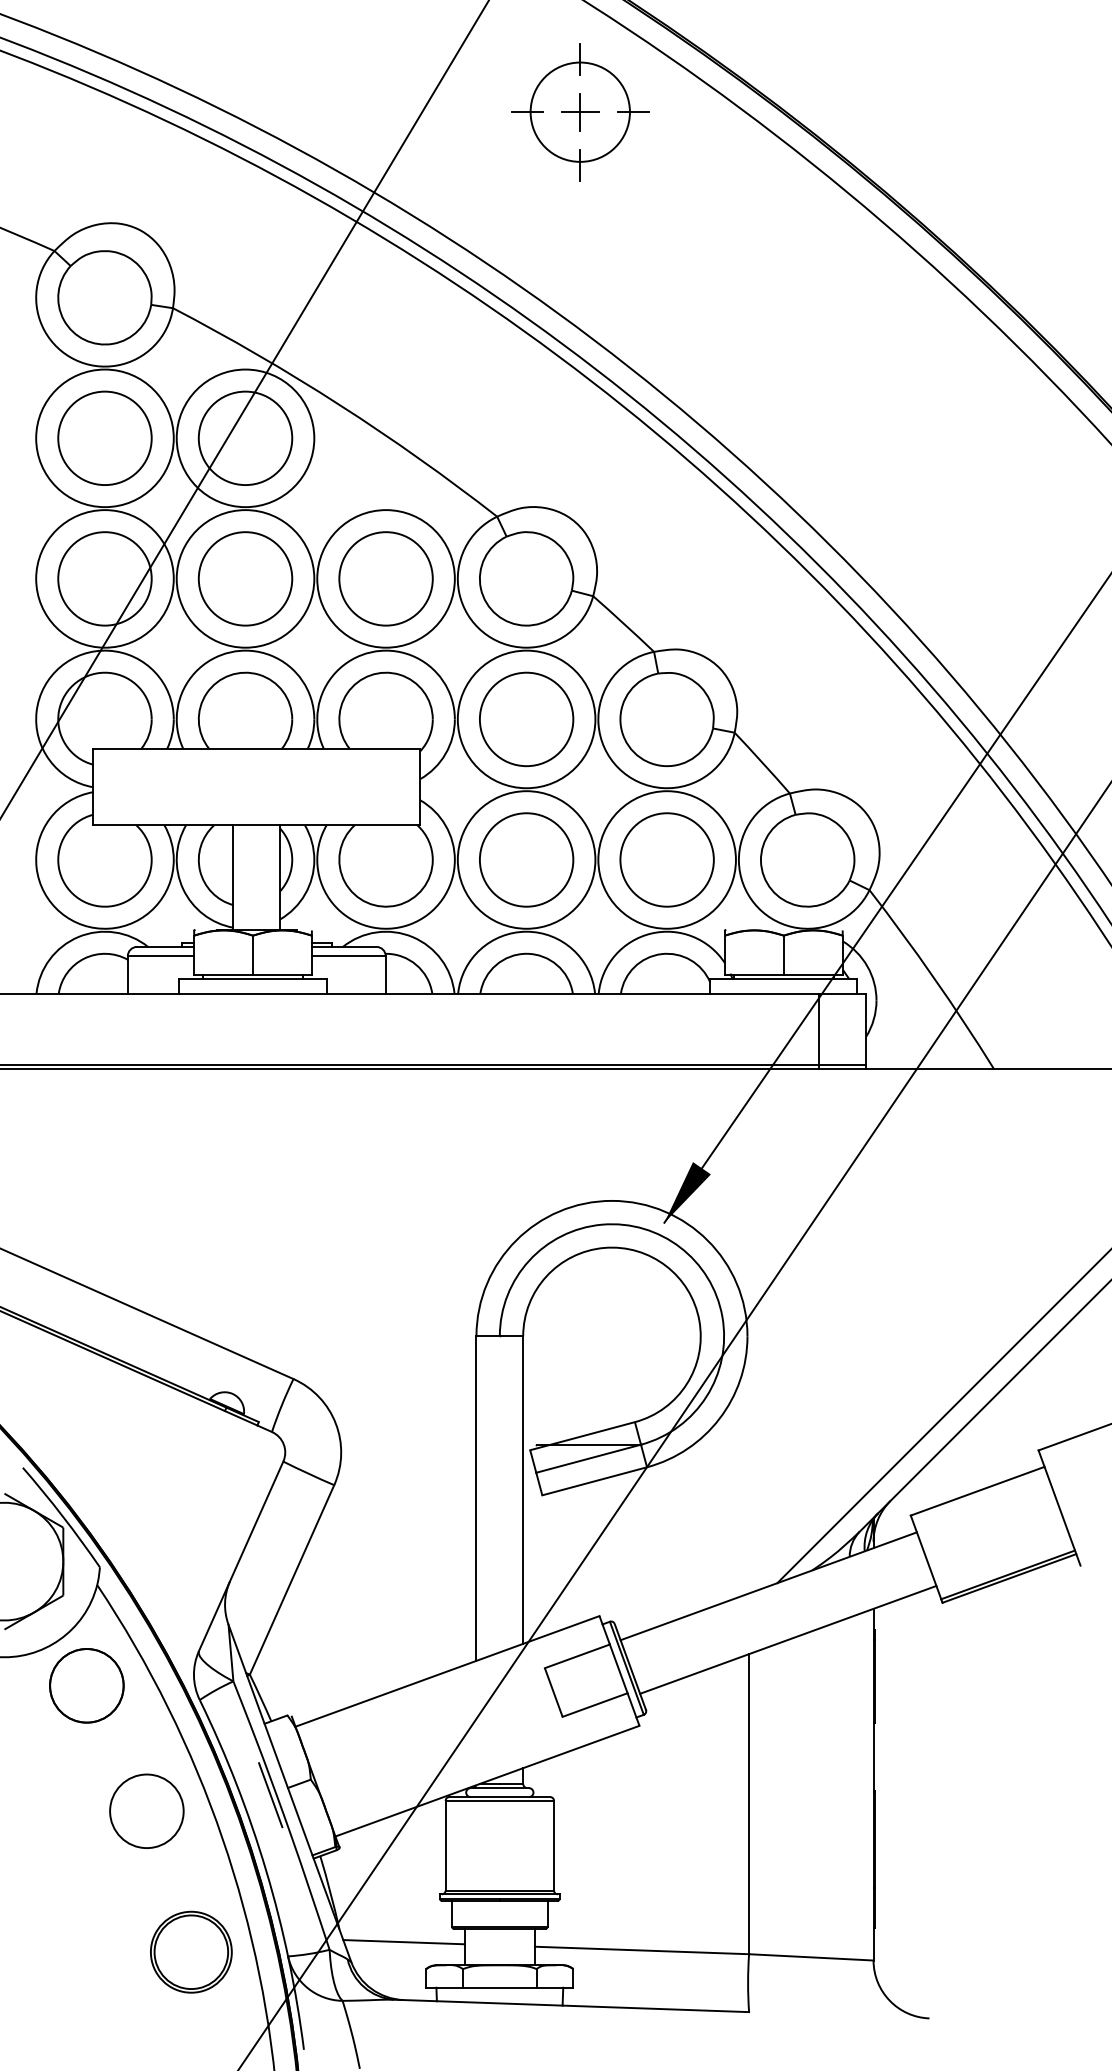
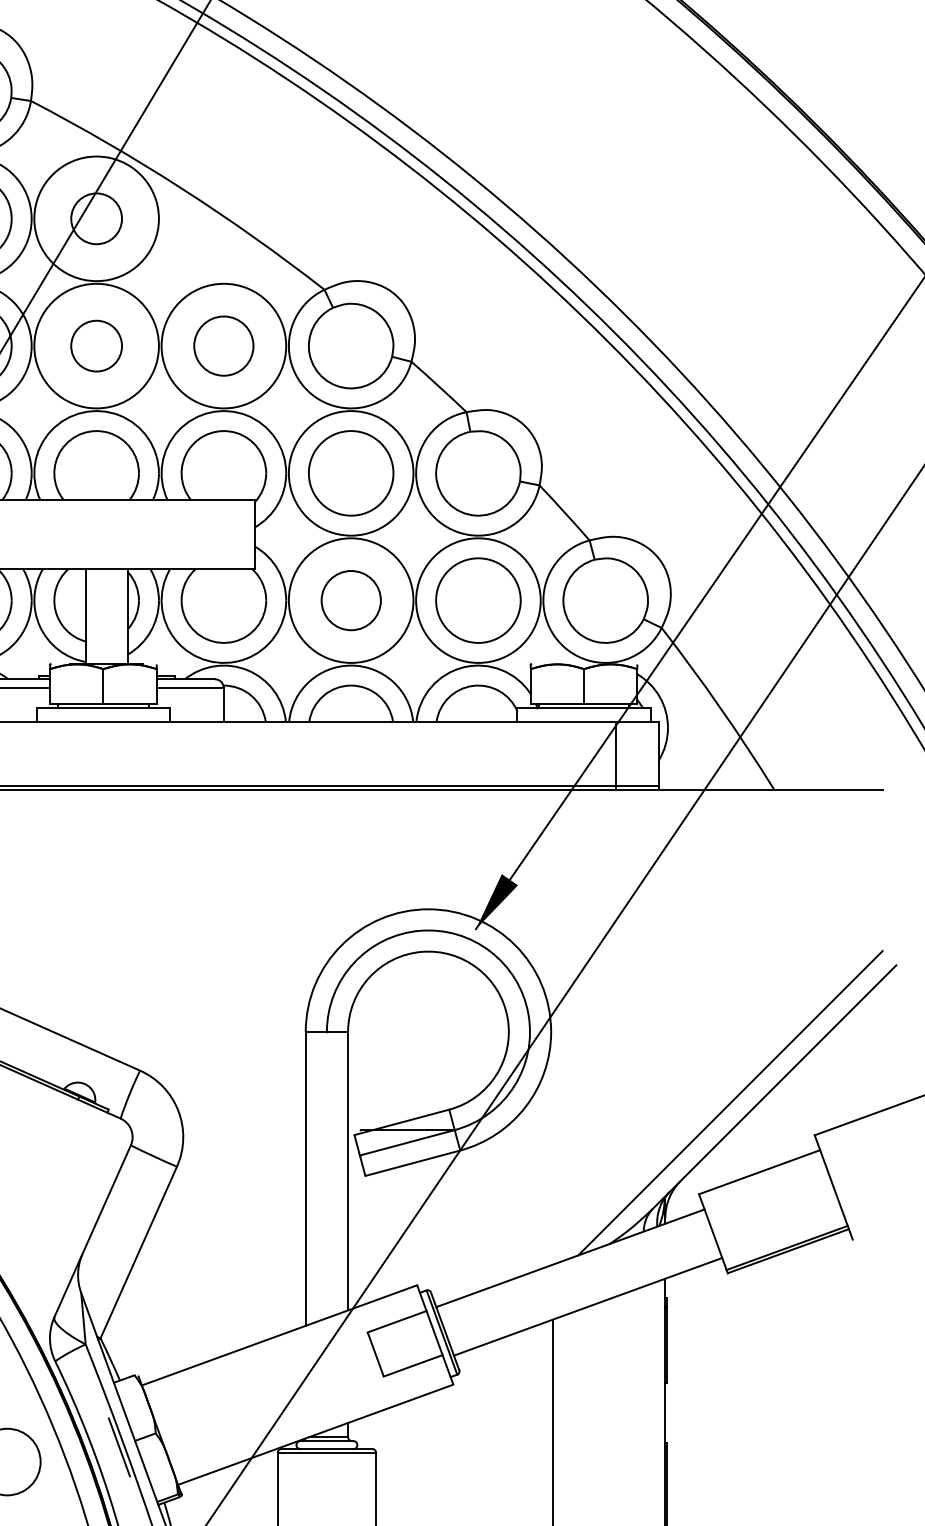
circle: (245, 438) -> (96, 218), size x0.6
circle: (245, 578) -> (96, 345), size x0.6
circle: (385, 578) -> (223, 345), size x0.7
circle: (526, 859) -> (351, 600), size x0.7

